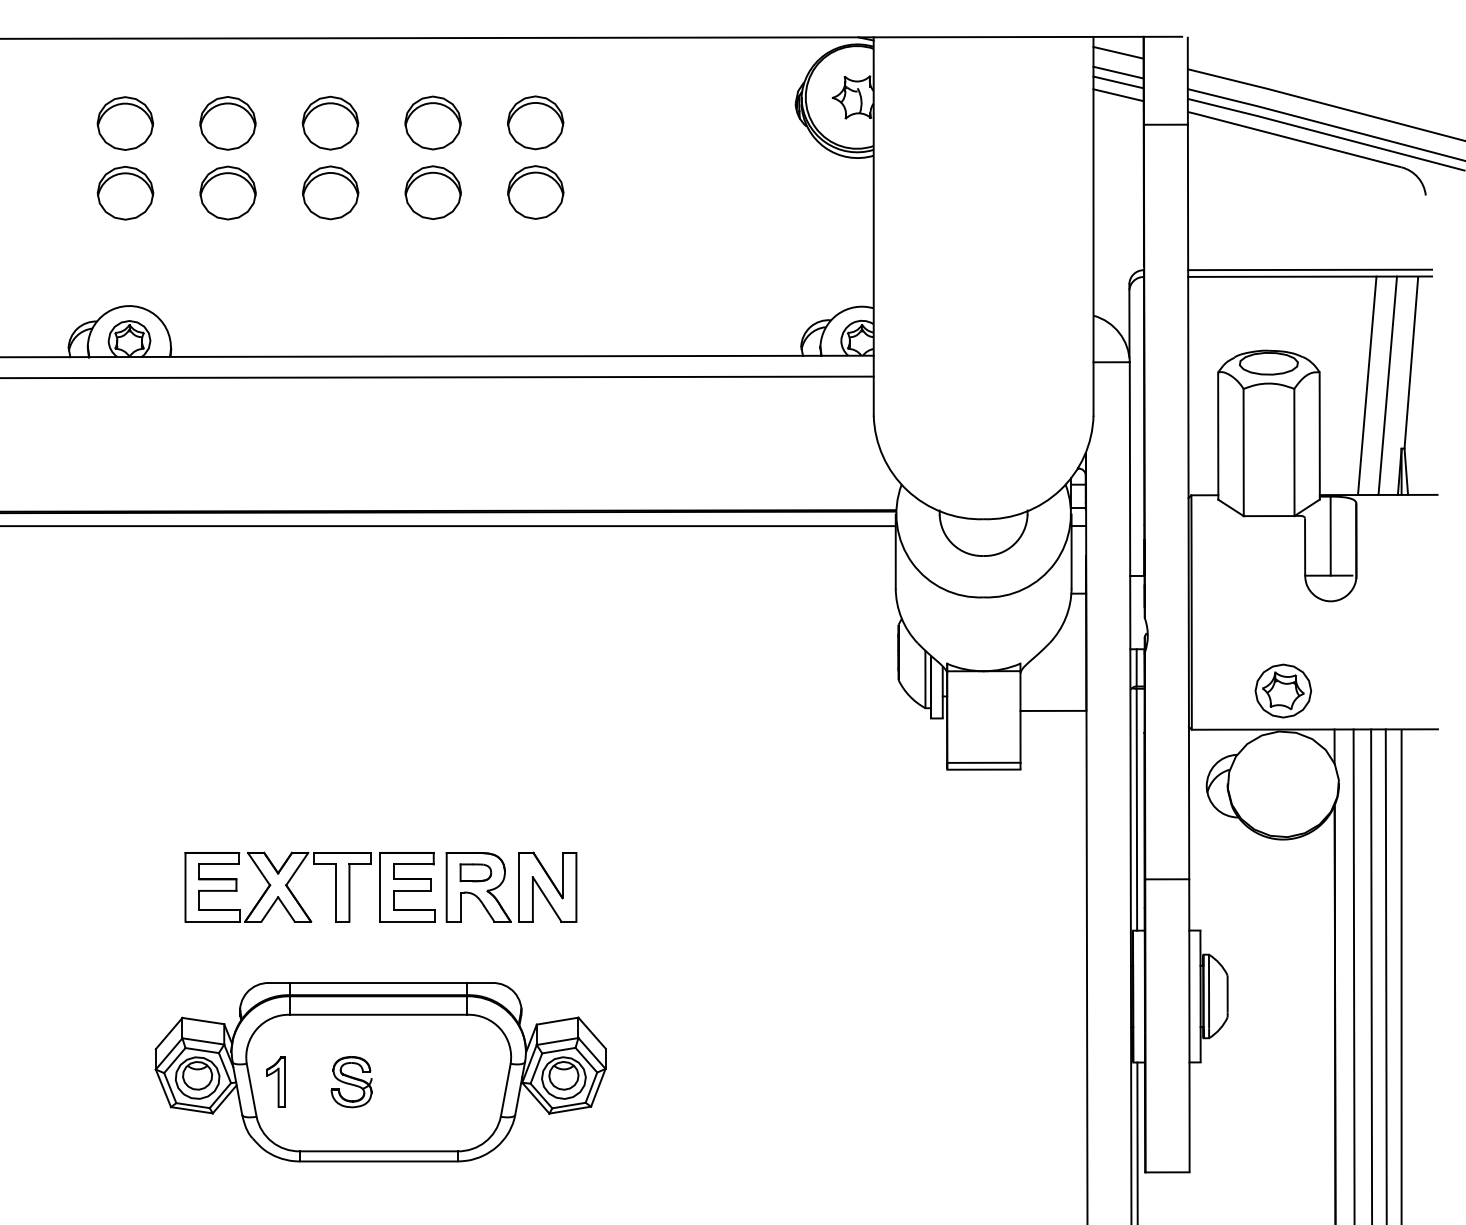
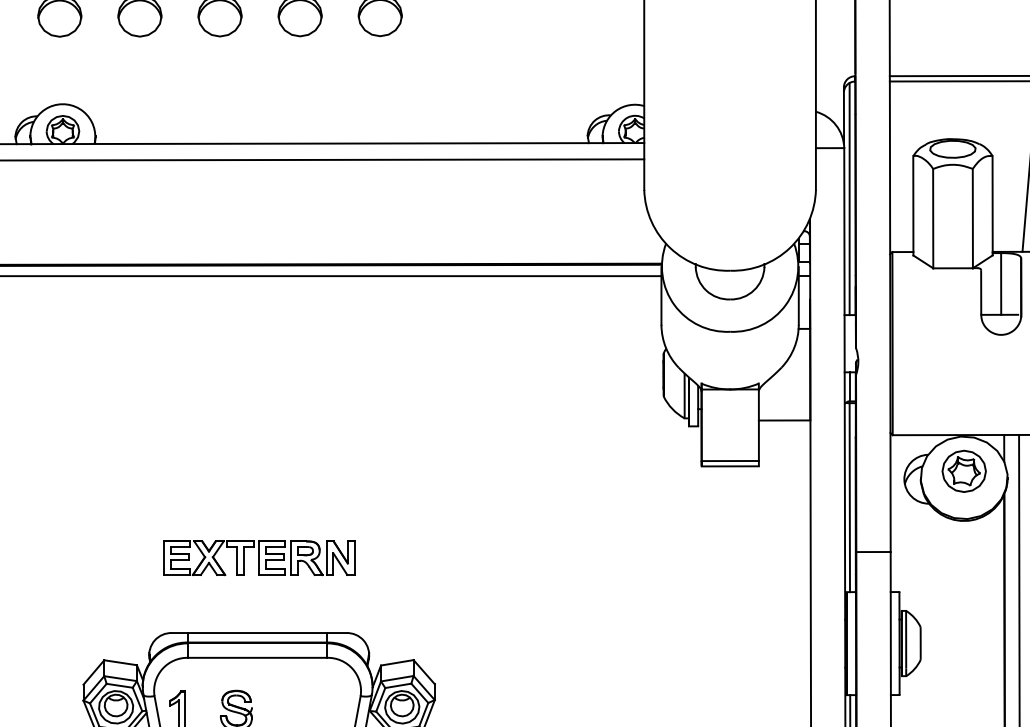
line: (1136, 427) -> (849, 199), added
part: (1283, 690) -> (964, 470), moved
part: (380, 886) -> (258, 557), size x0.62

